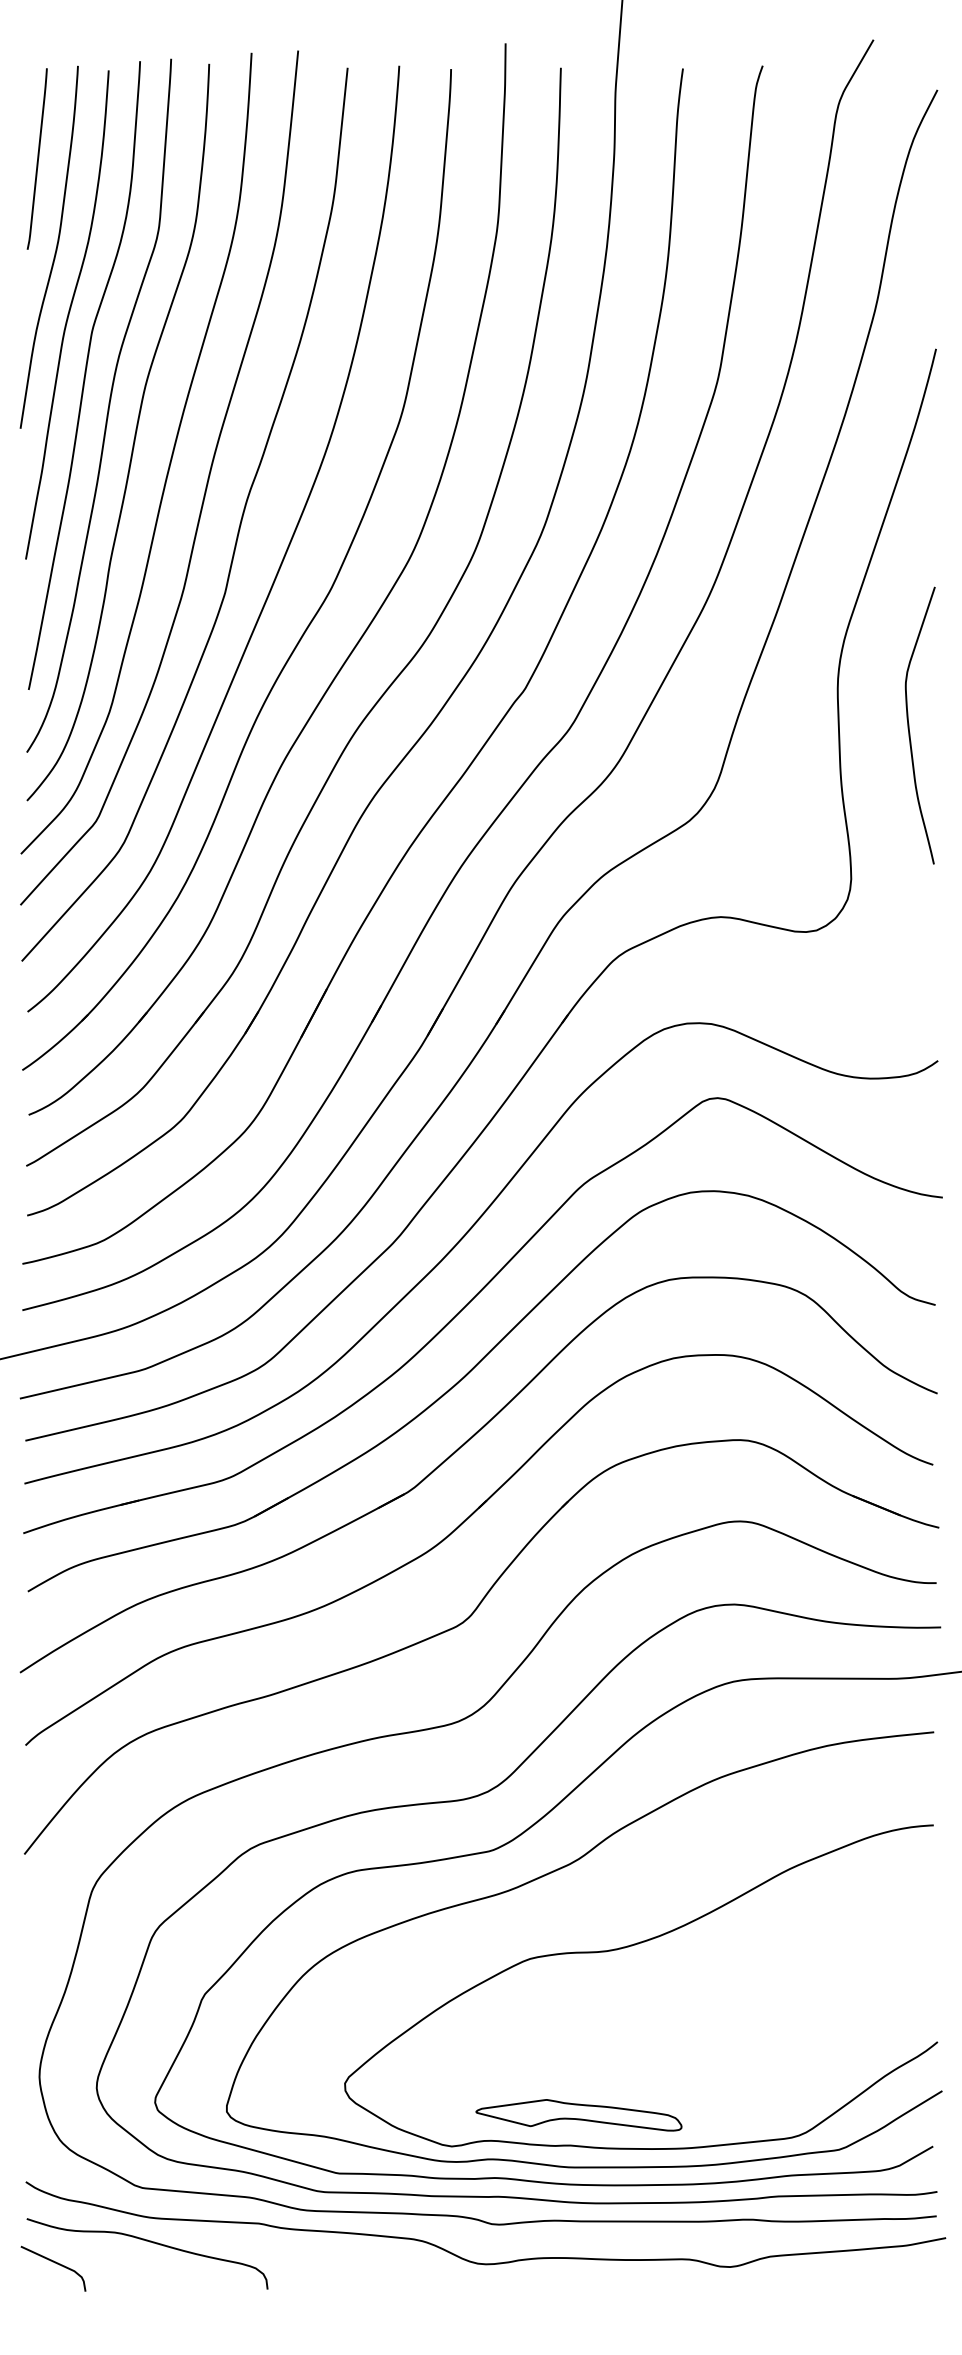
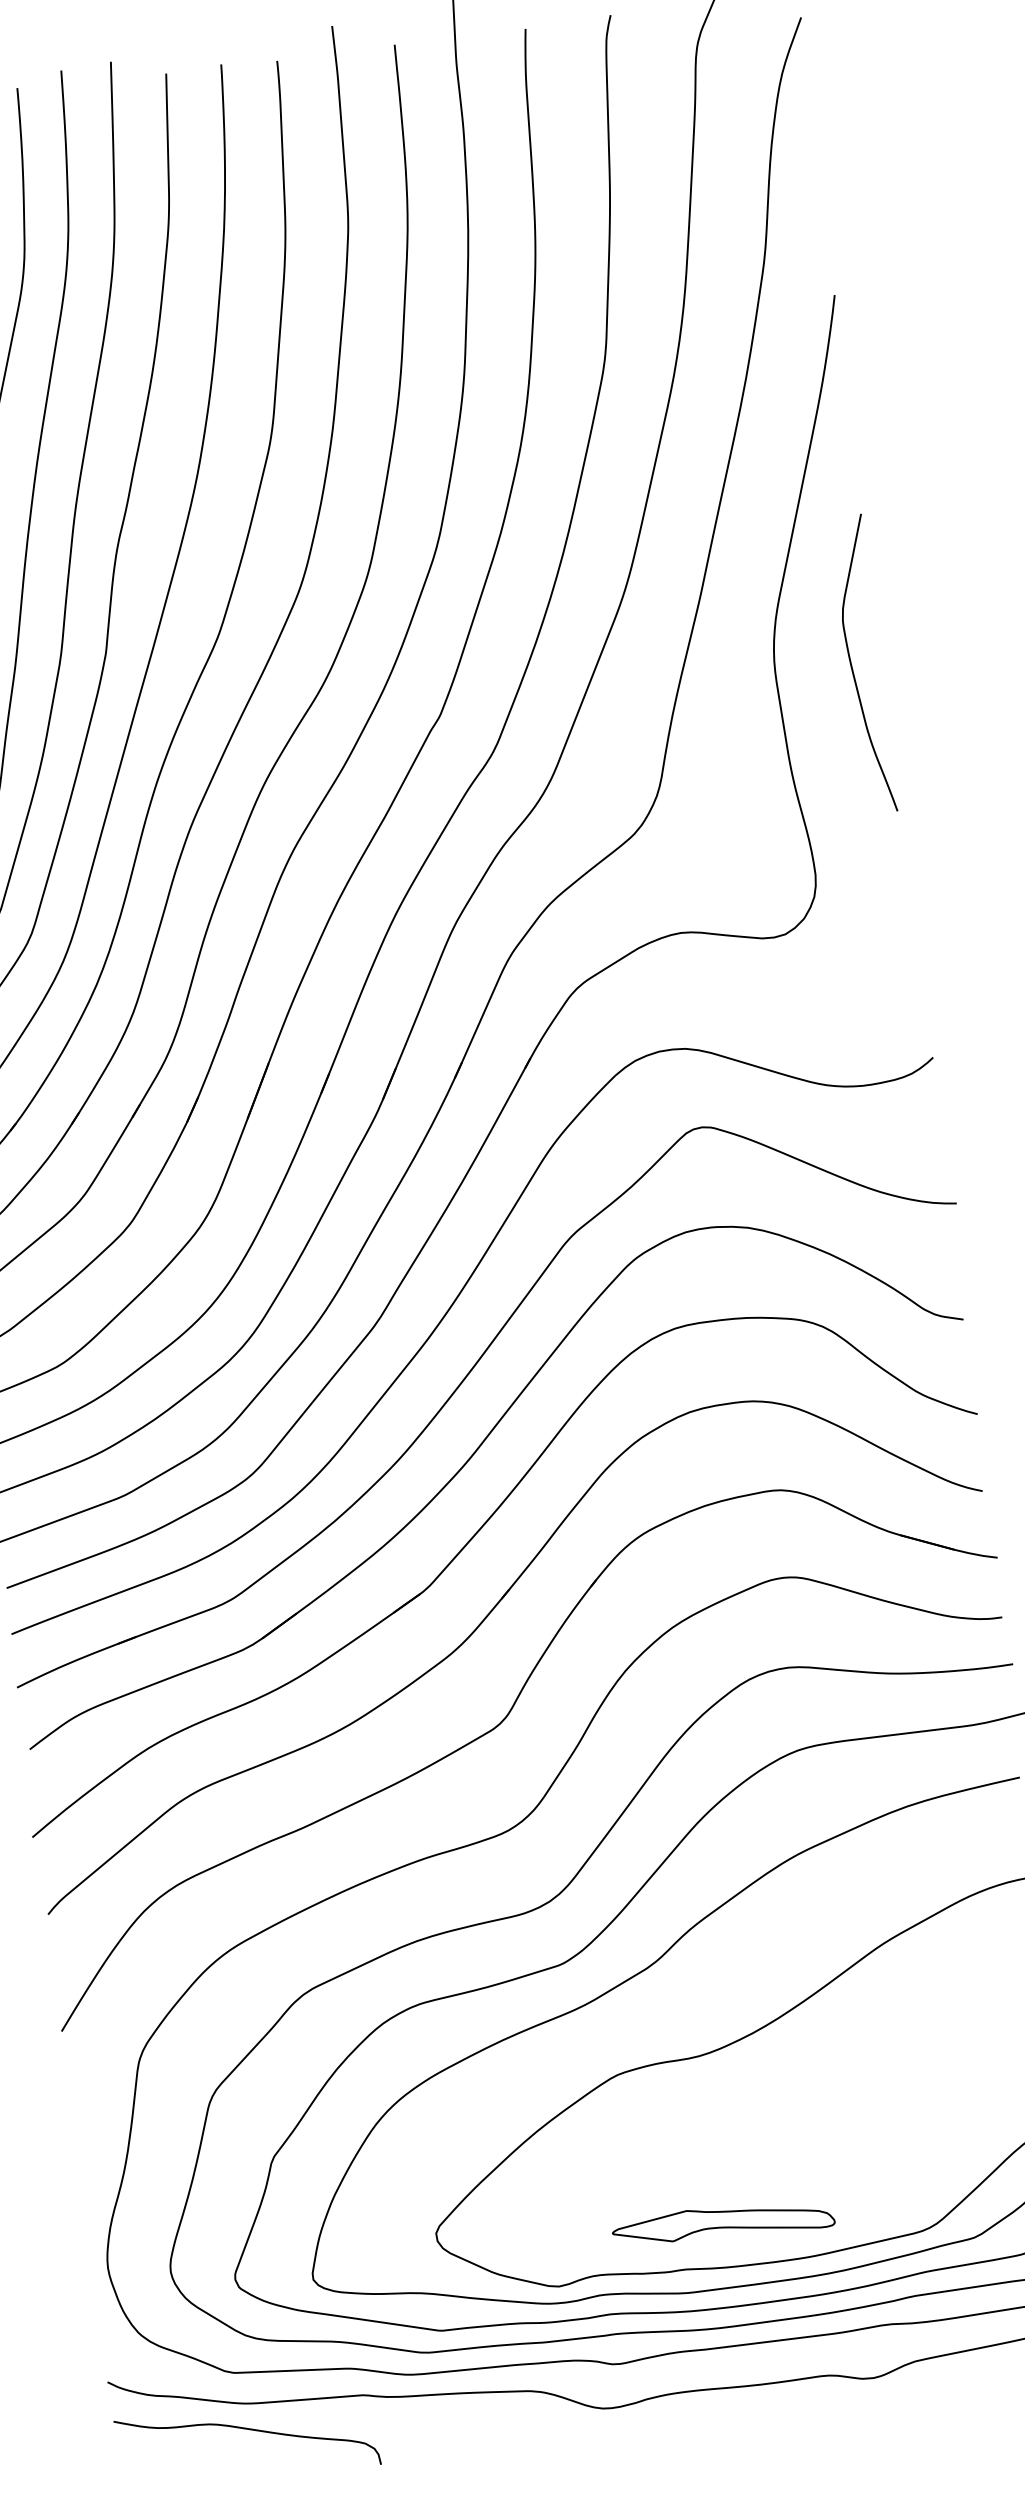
curve: (909, 725) -> (852, 665), moved
part: (578, 2115) -> (722, 2223), moved
curve: (55, 2263) -> (150, 2465), removed

